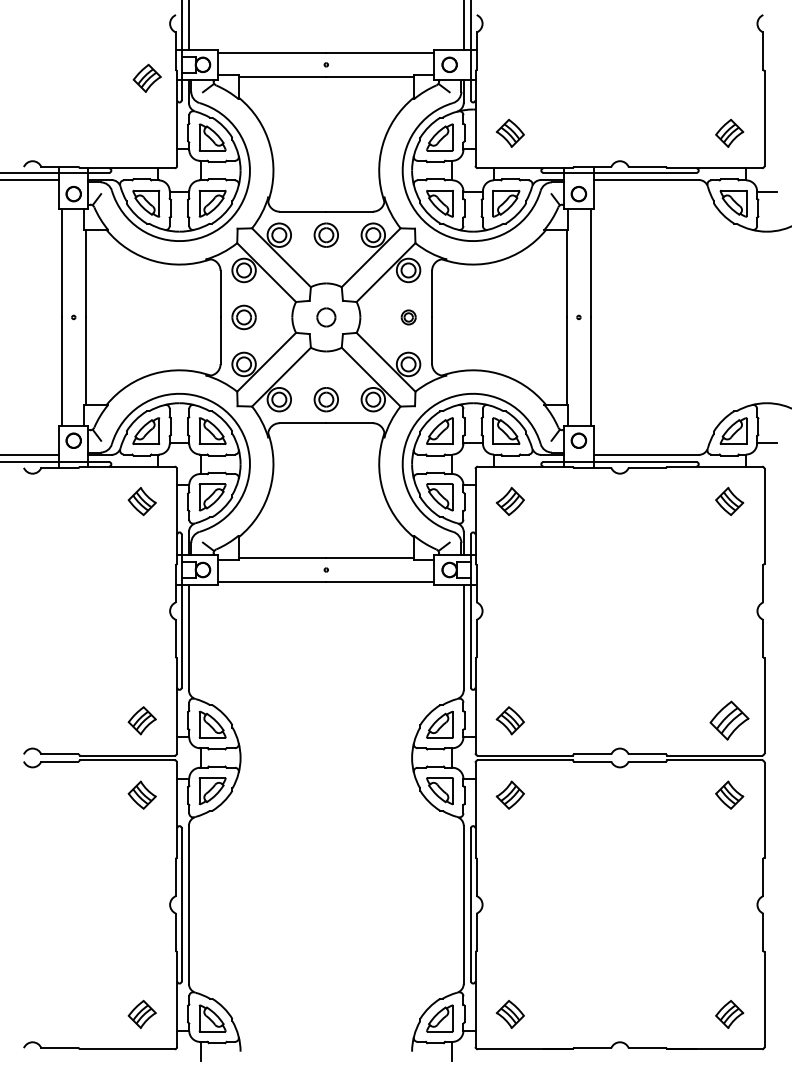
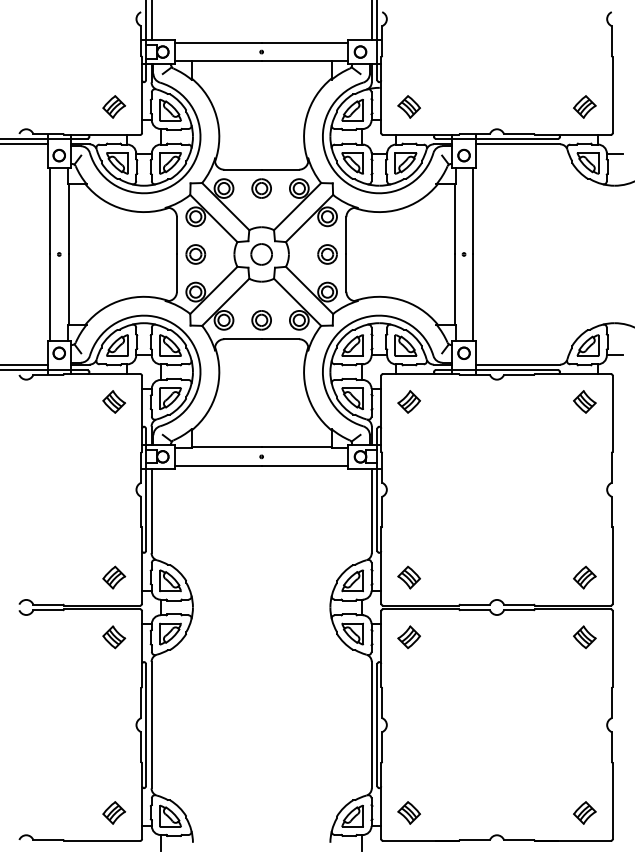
part: (146, 77) -> (113, 106), moved
part: (326, 317) -> (261, 254), size x1.43
part: (408, 317) -> (327, 254), size x1.67
part: (729, 720) -> (584, 577), size x0.71

